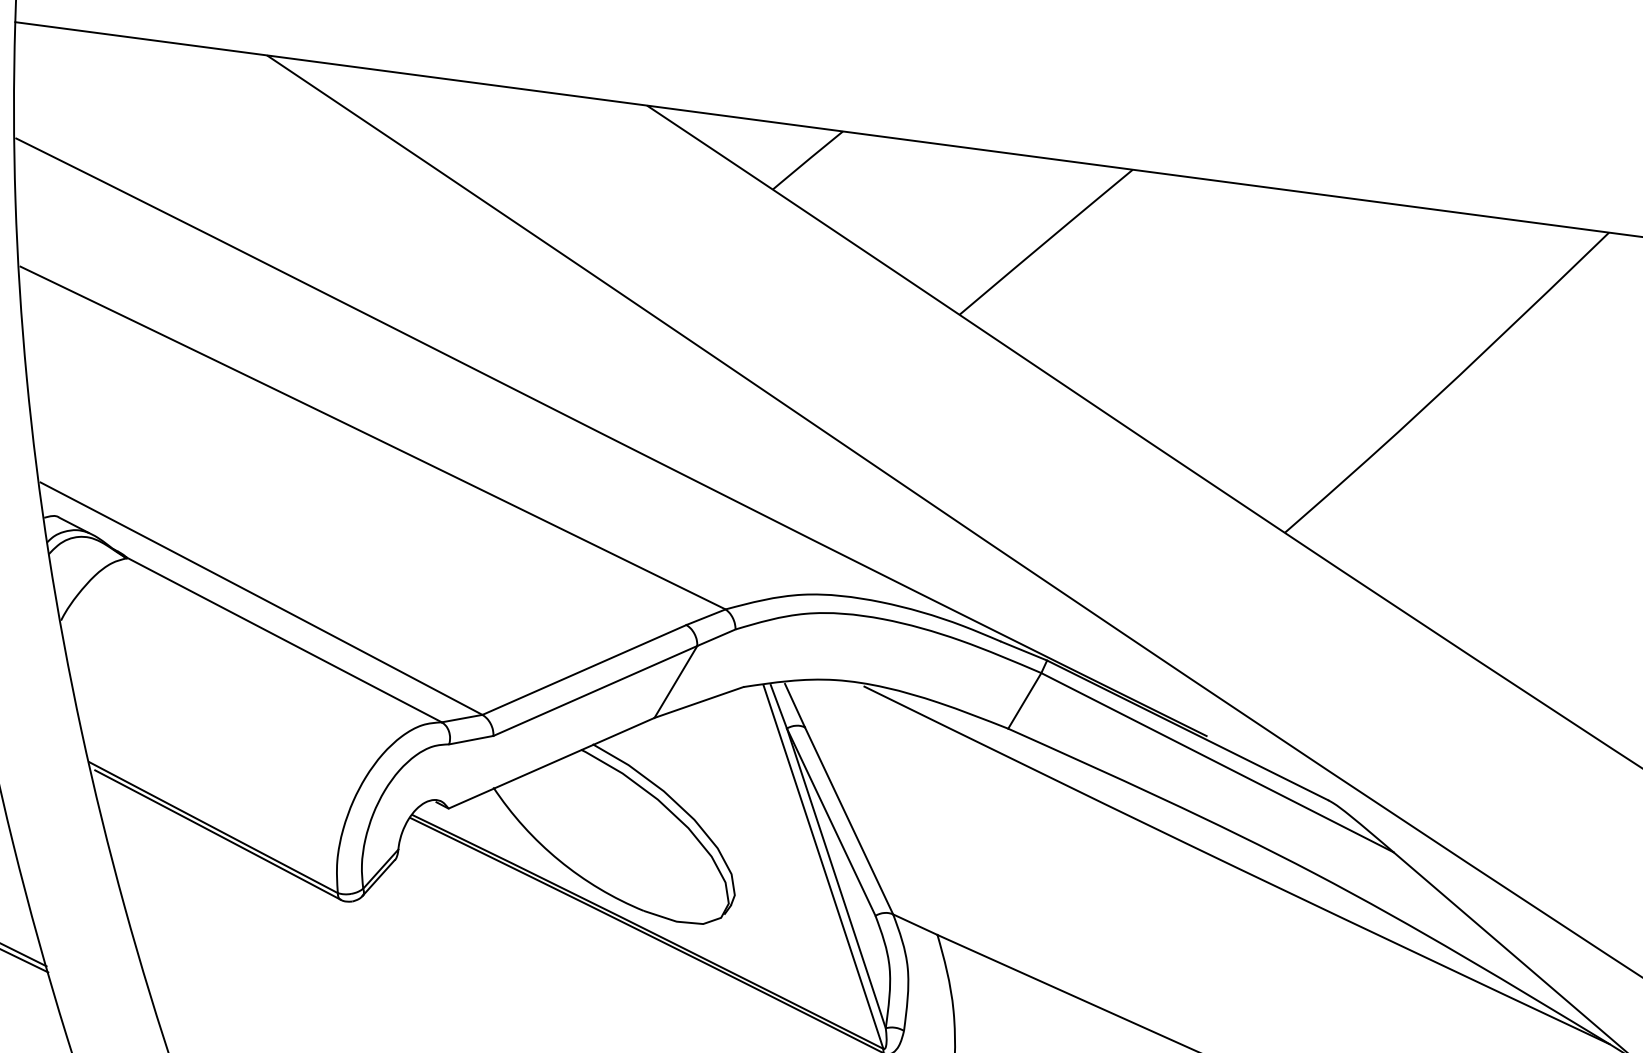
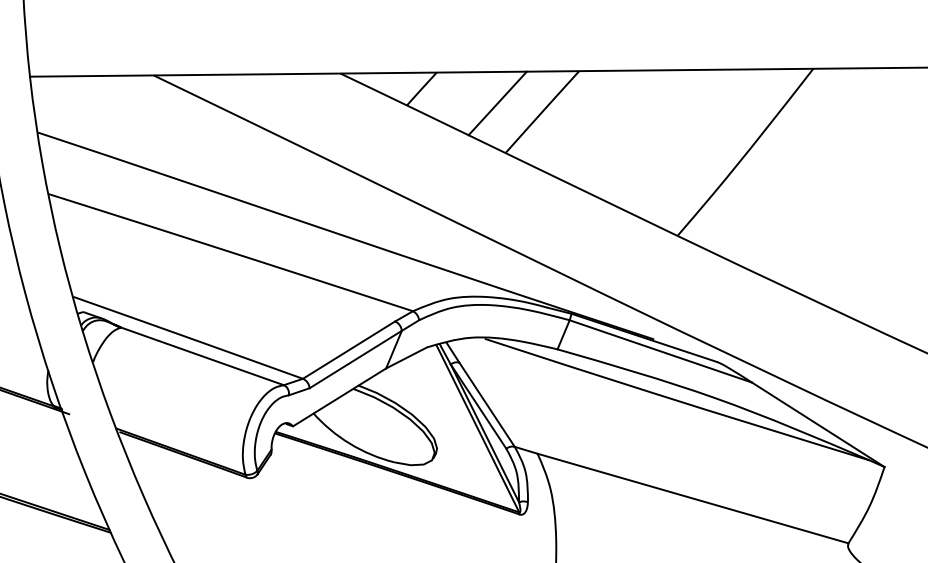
line: (957, 211) -> (497, 103), added

